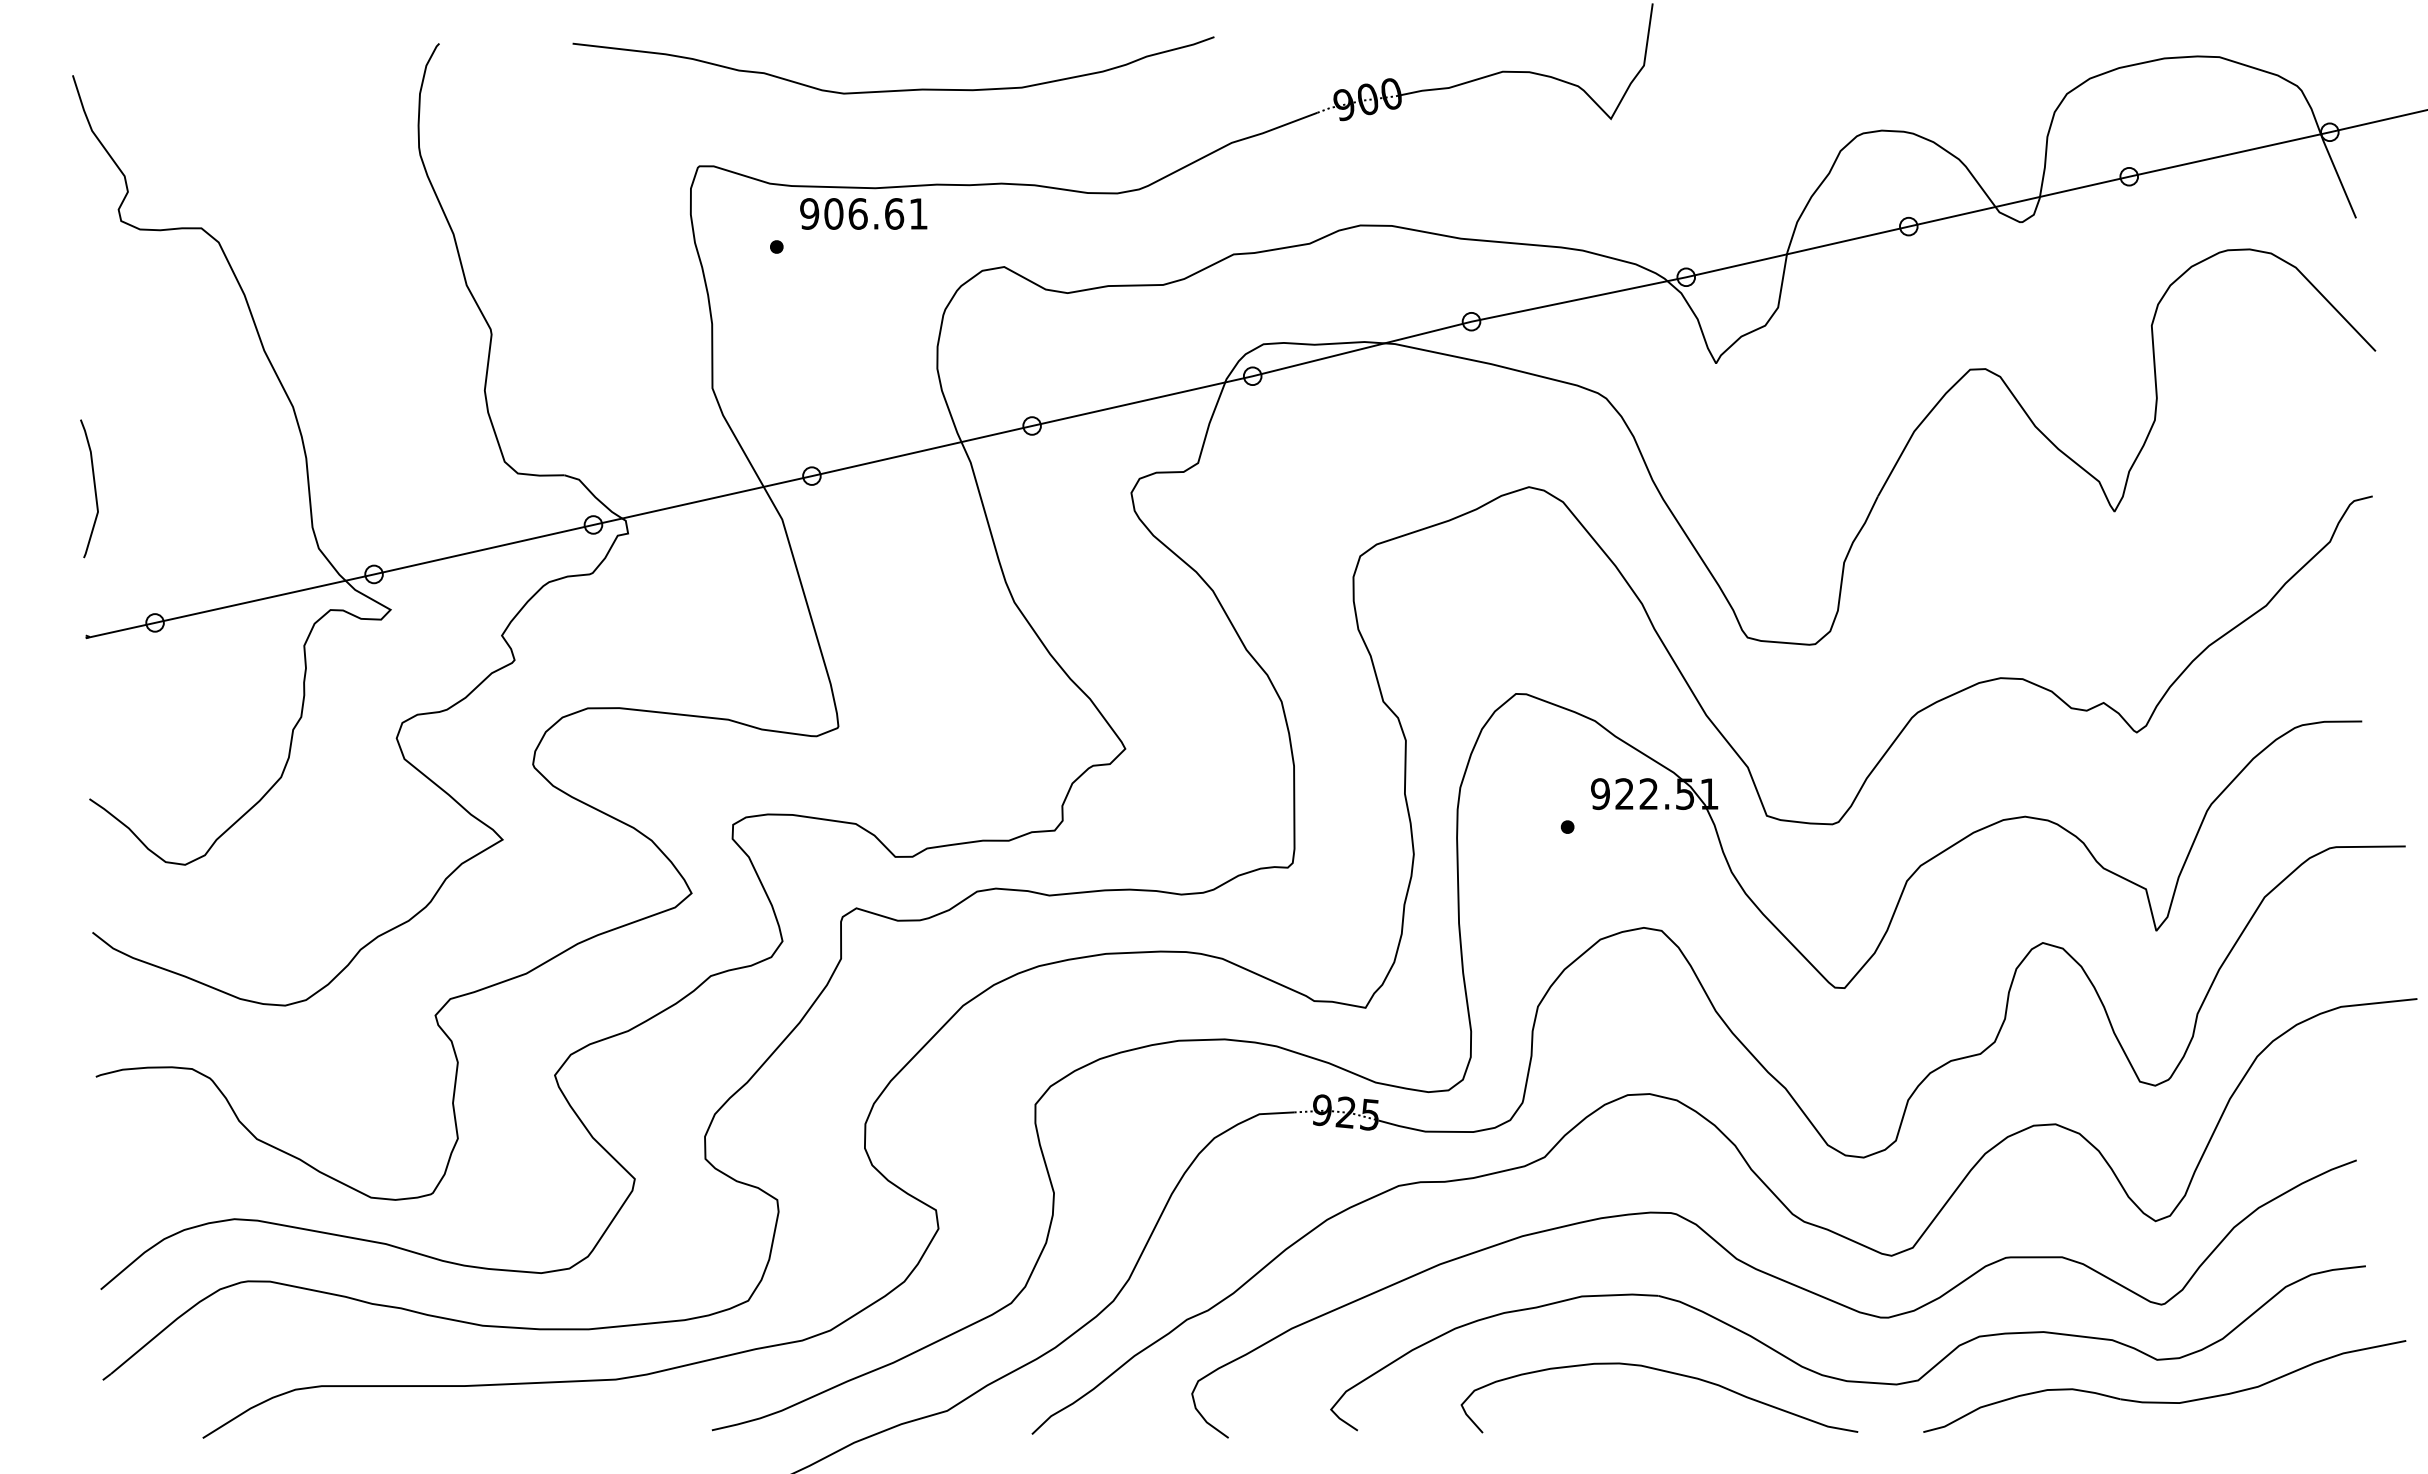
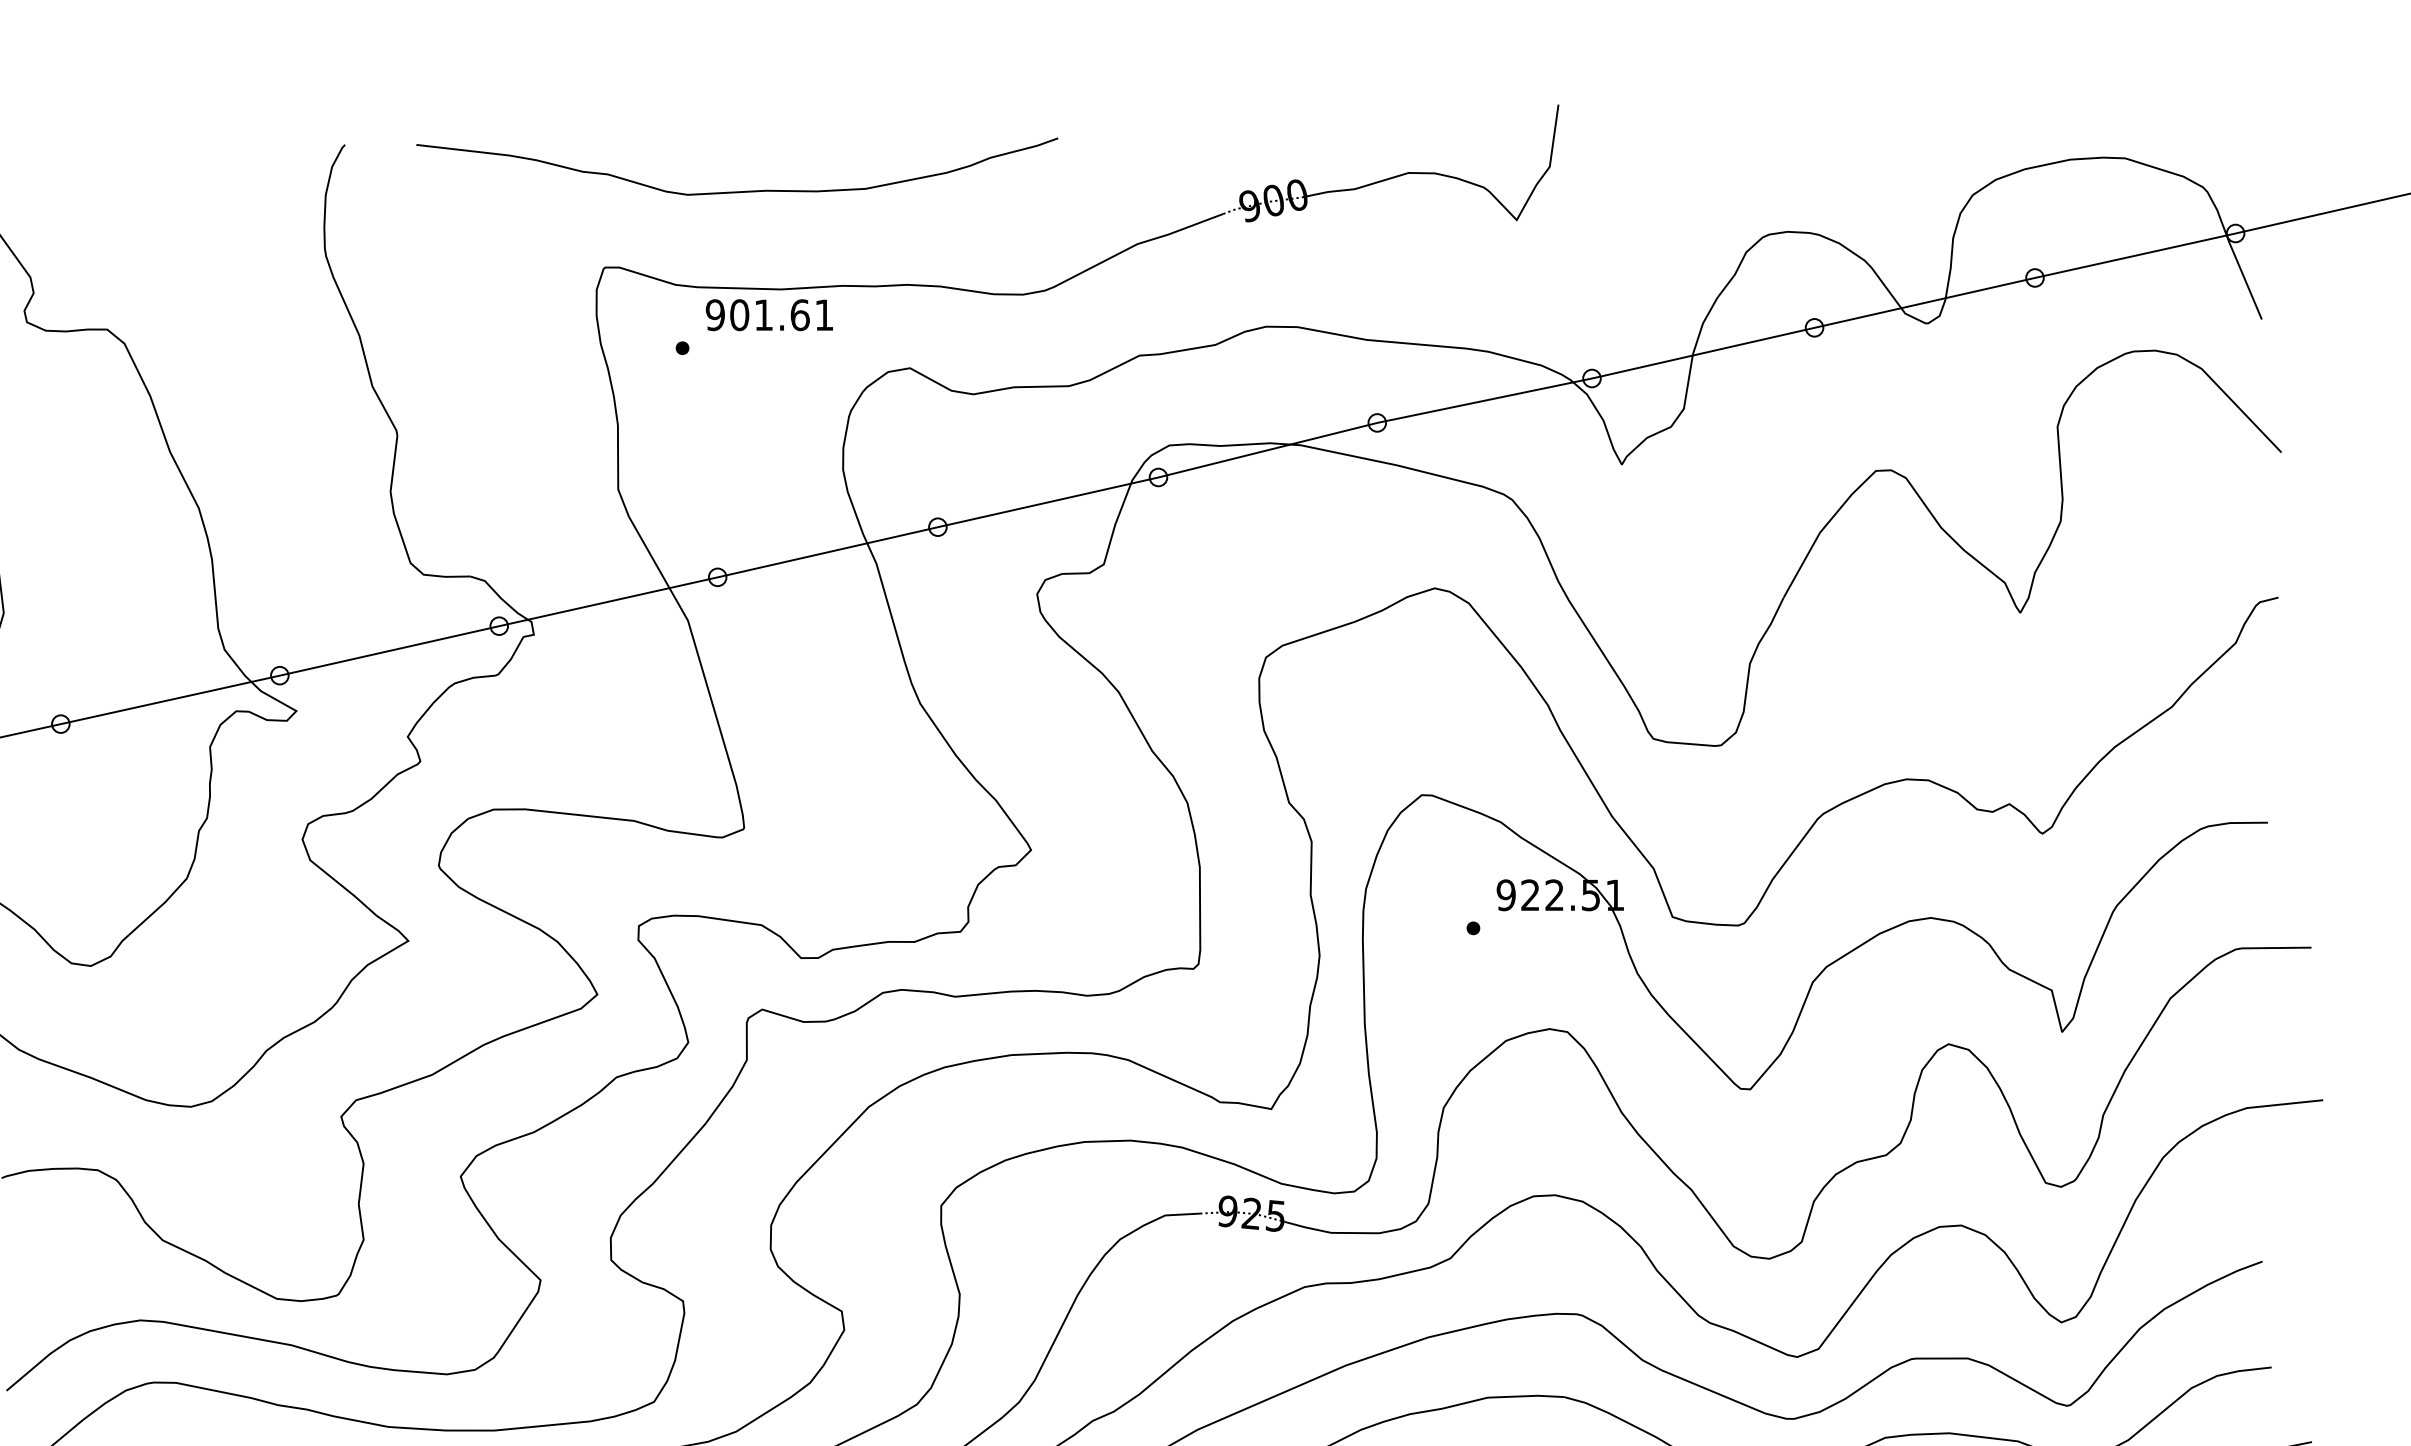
curve: (898, 89) -> (742, 190), moved
text: (857, 213) -> (763, 314), 906.61 -> 901.61

